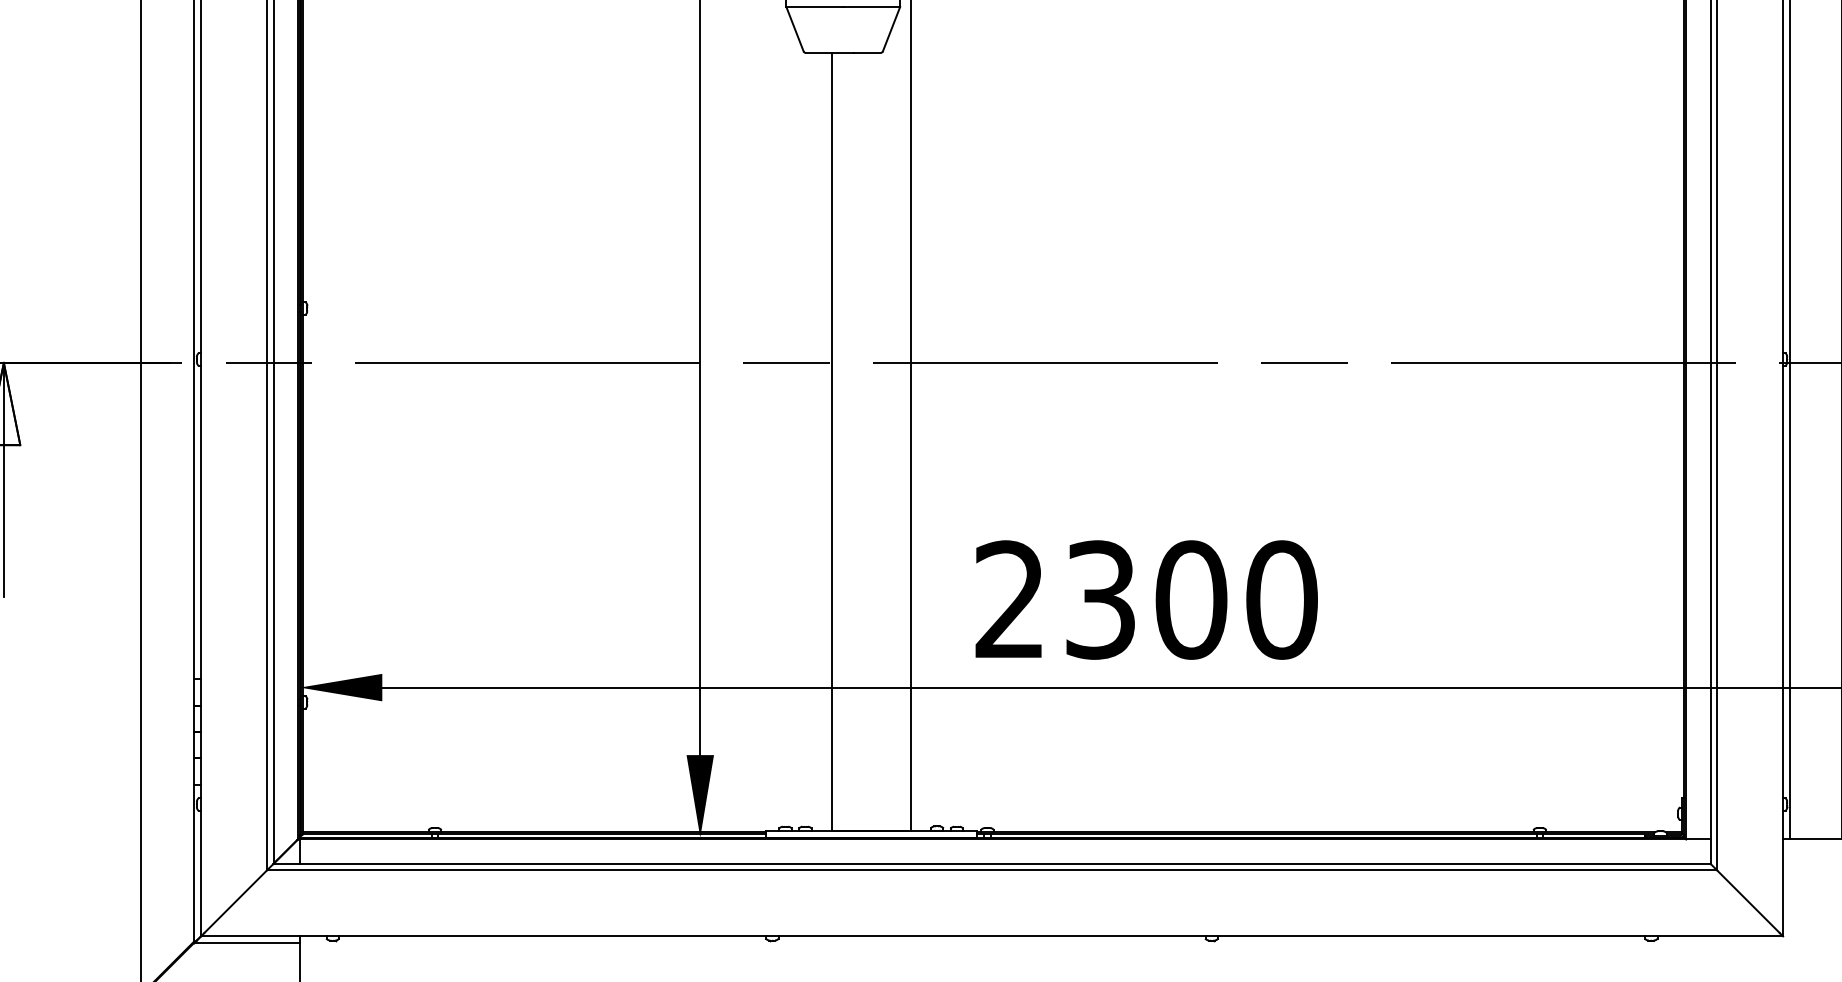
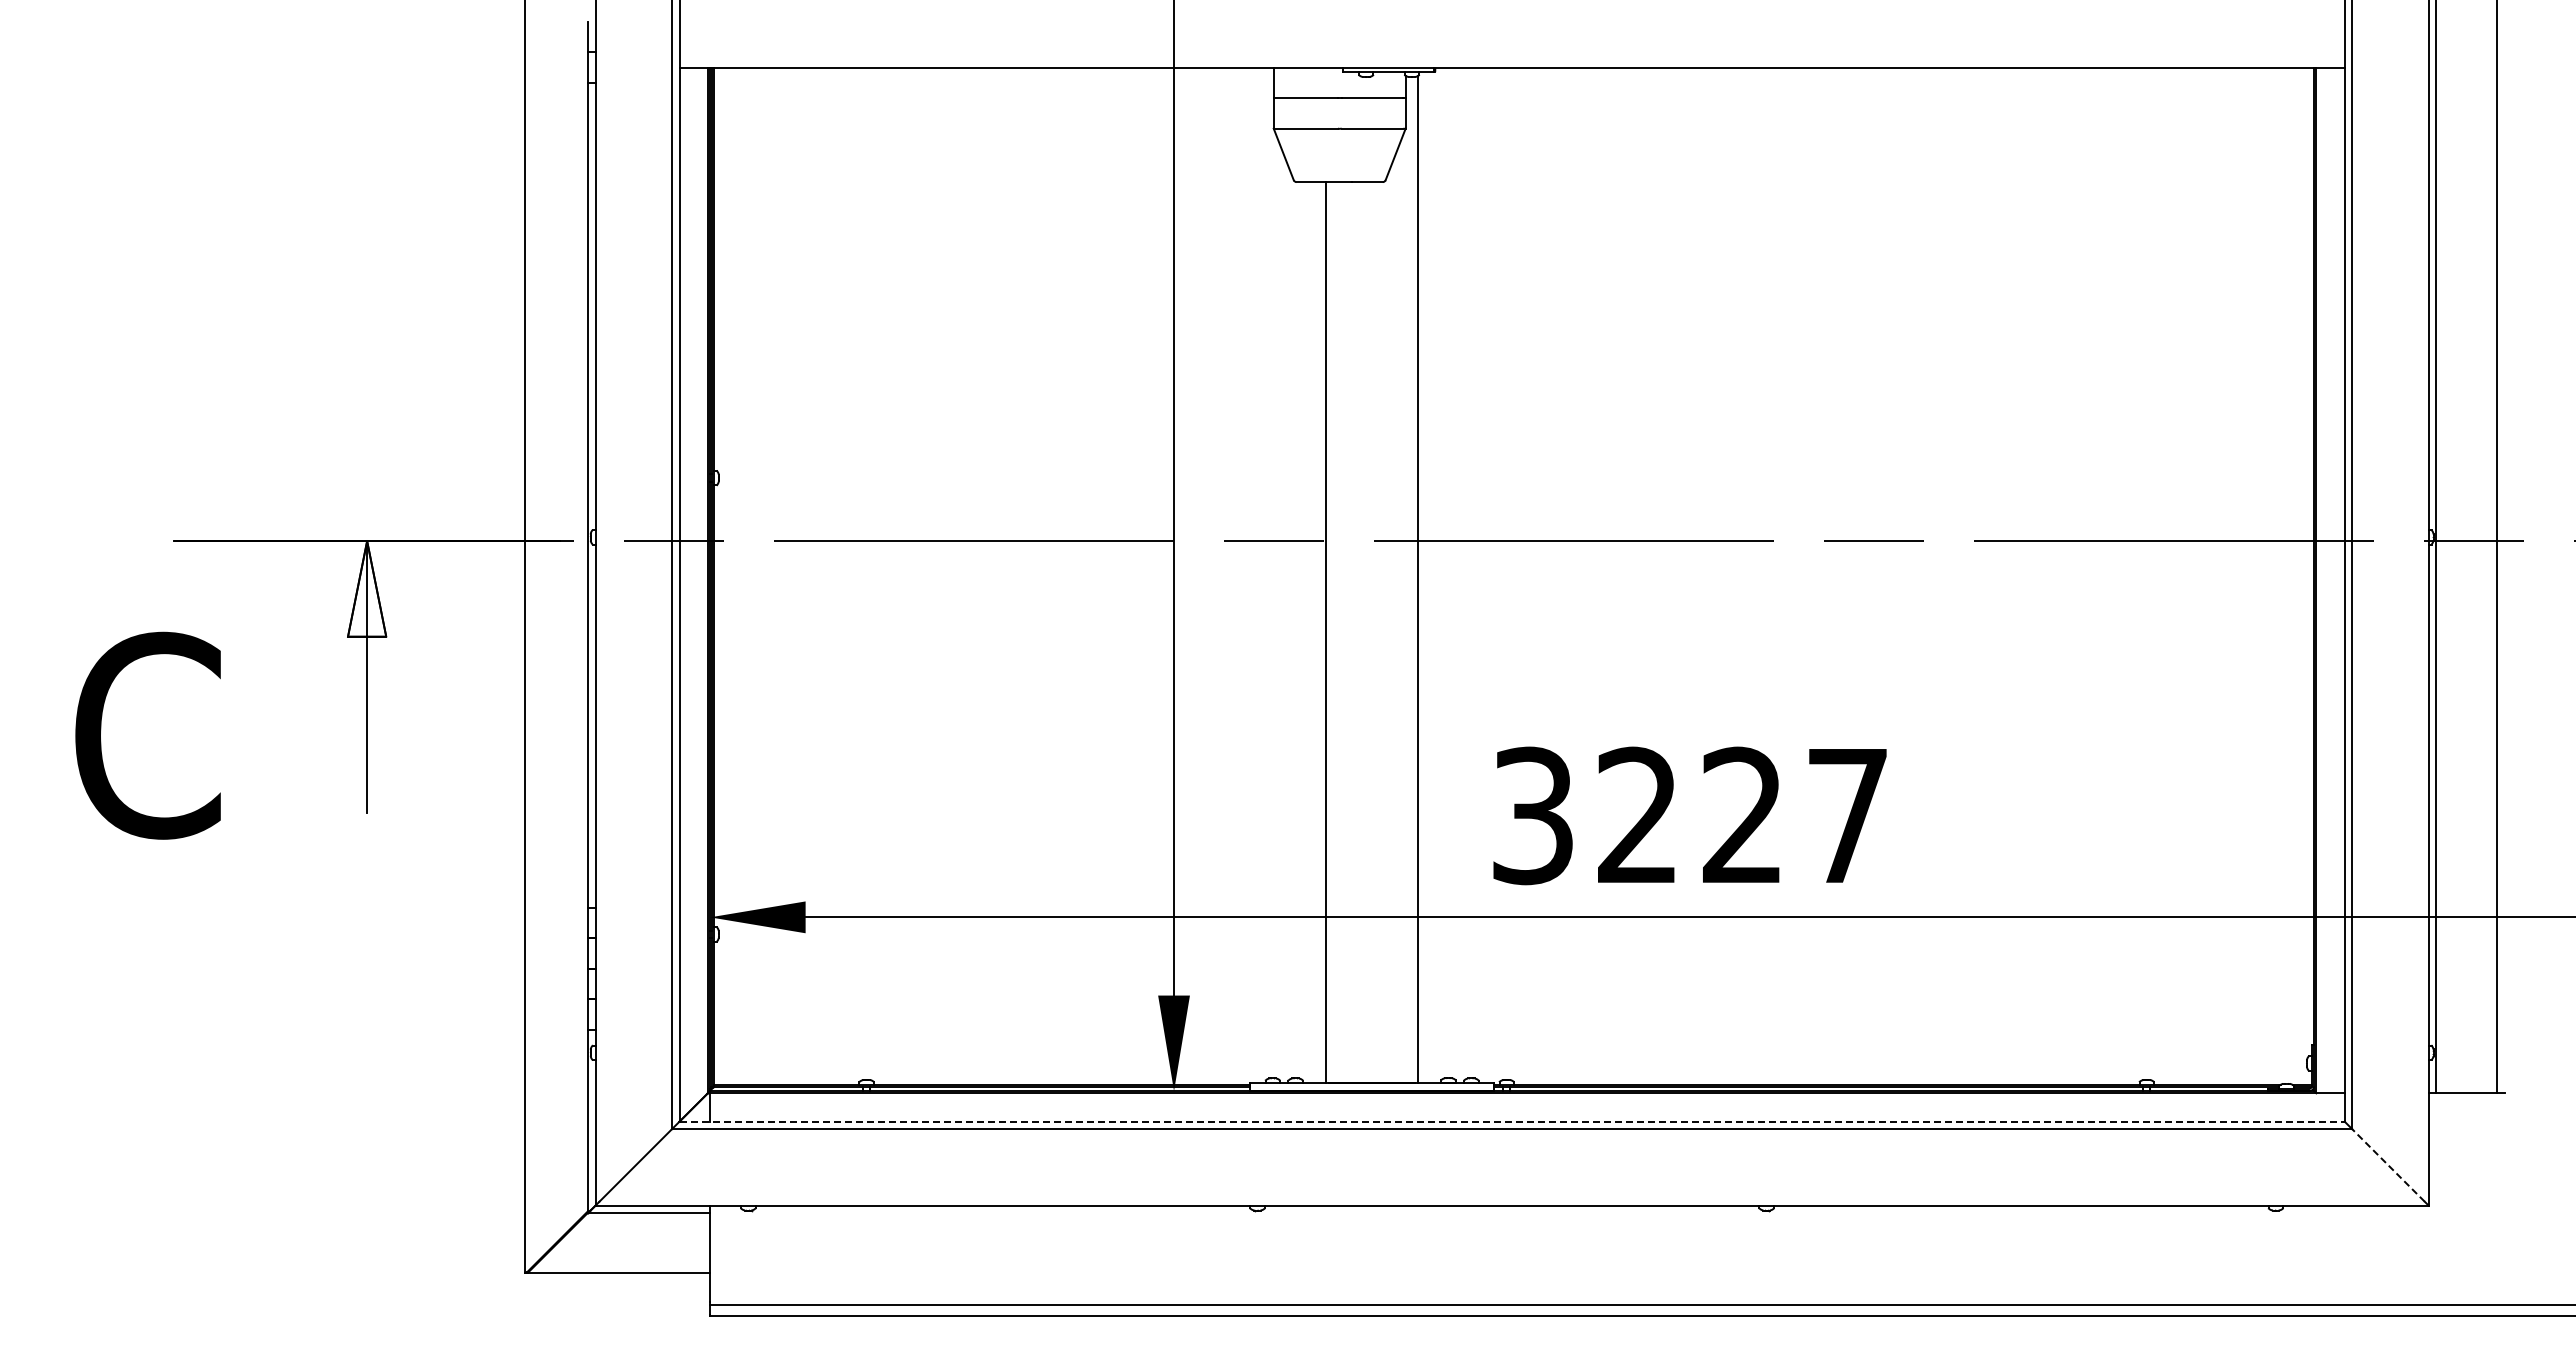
text: (1146, 599) -> (1691, 815), 2300 -> 3227
line: (992, 863) -> (1512, 1121), solid -> dashed
line: (1748, 901) -> (2388, 1165), solid -> dashed

